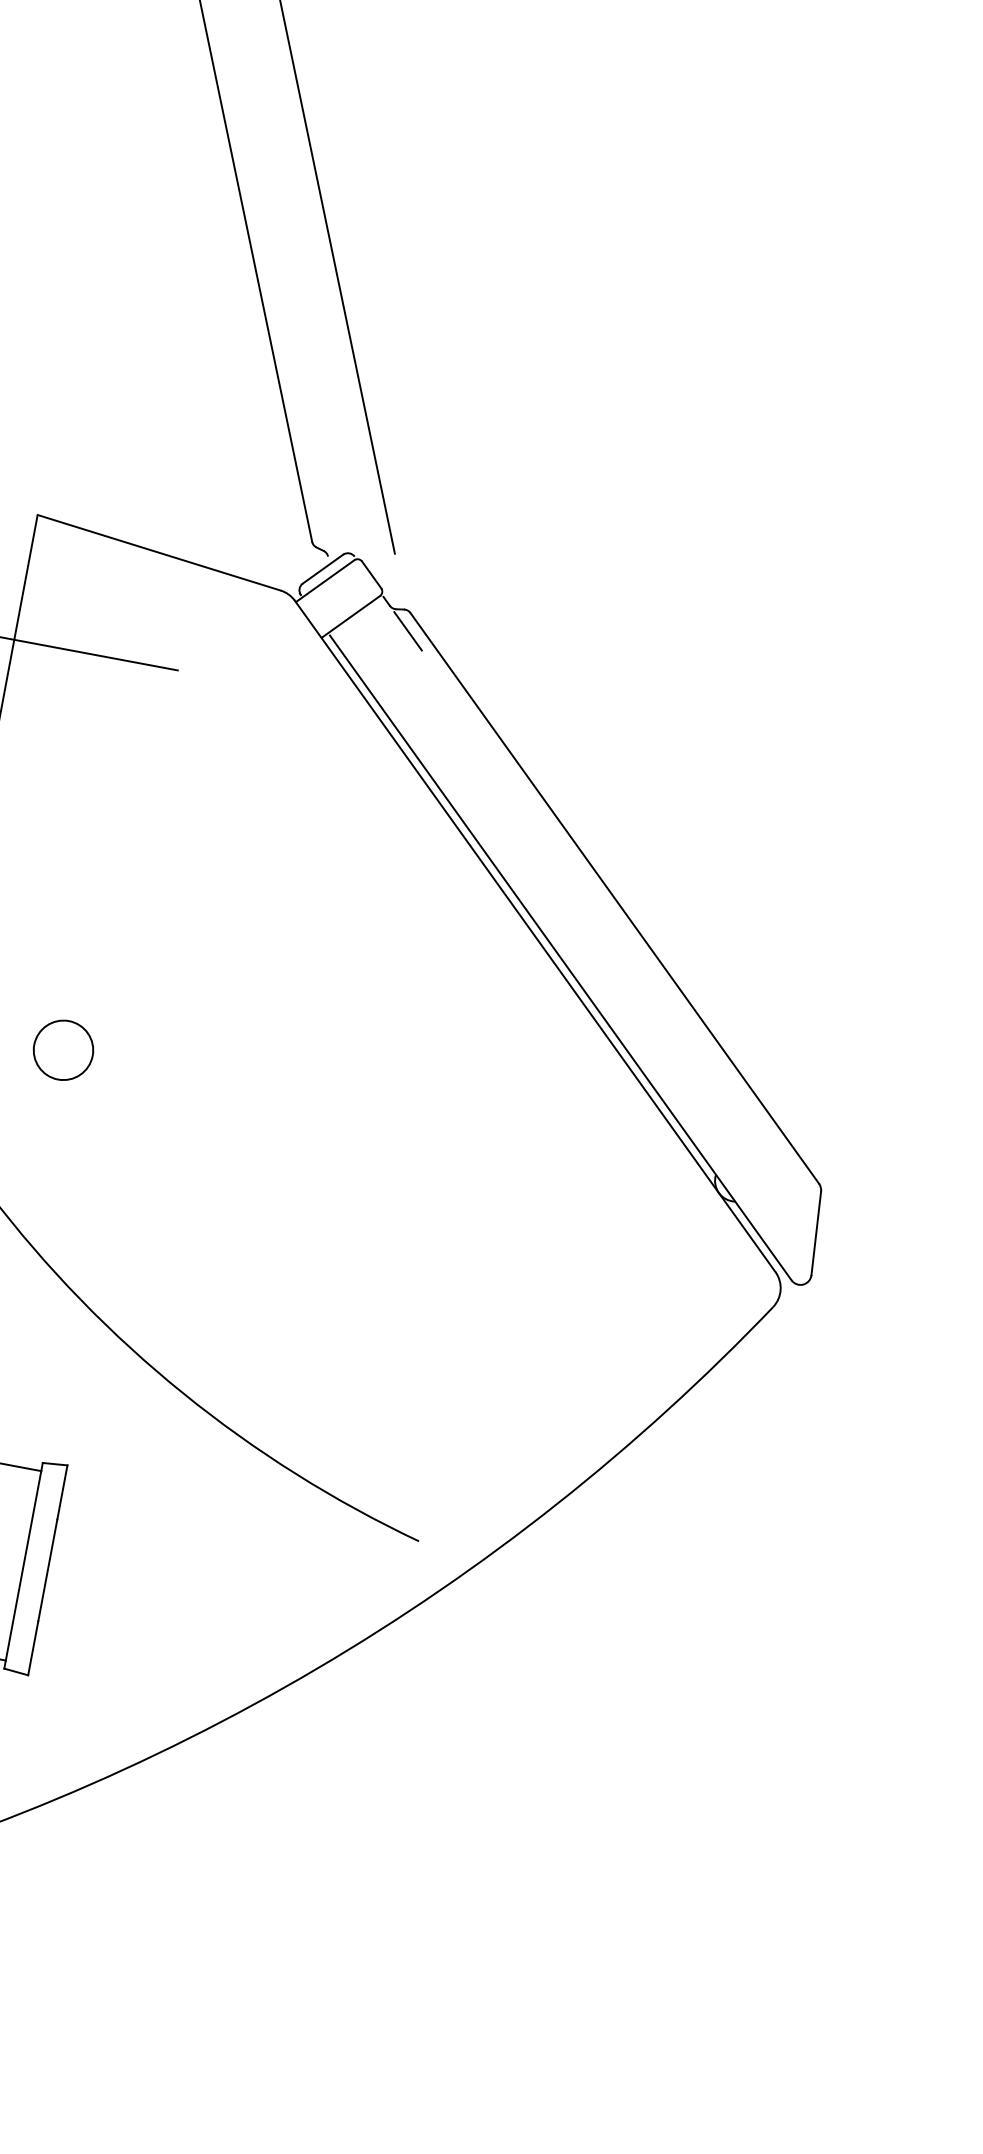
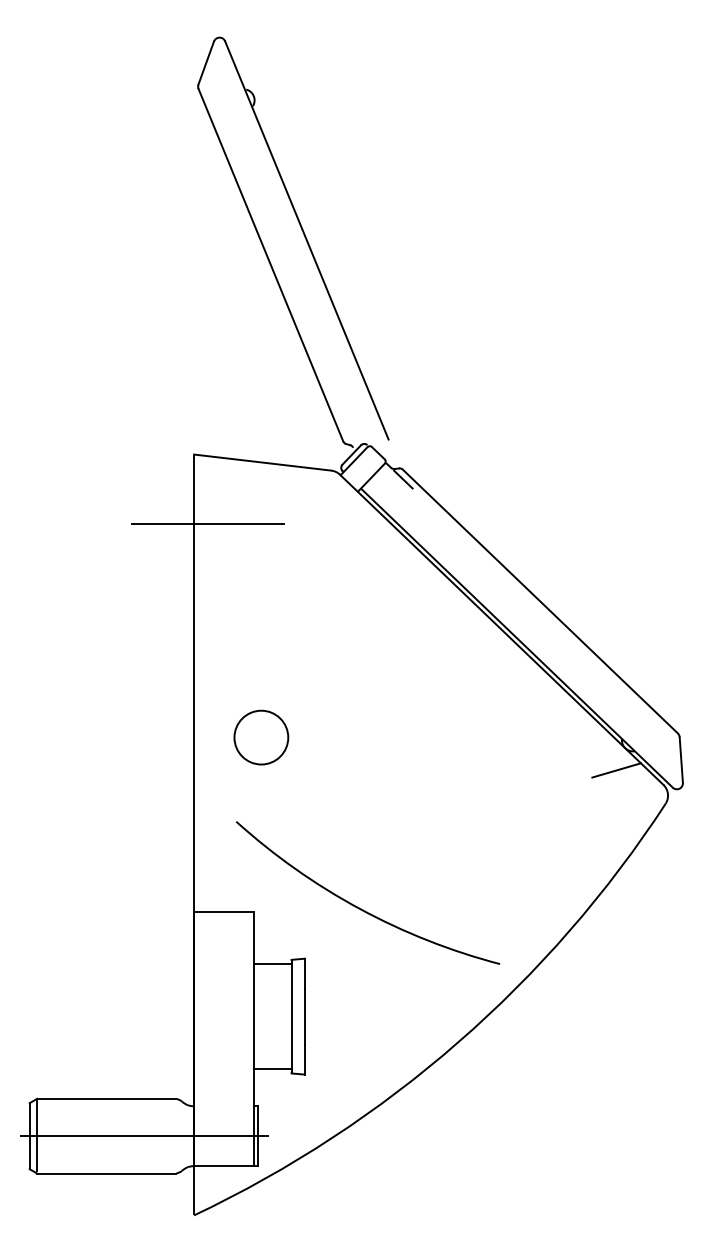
circle: (63, 1050) -> (261, 737), size x1.67
line: (695, 1230) -> (616, 770), added

